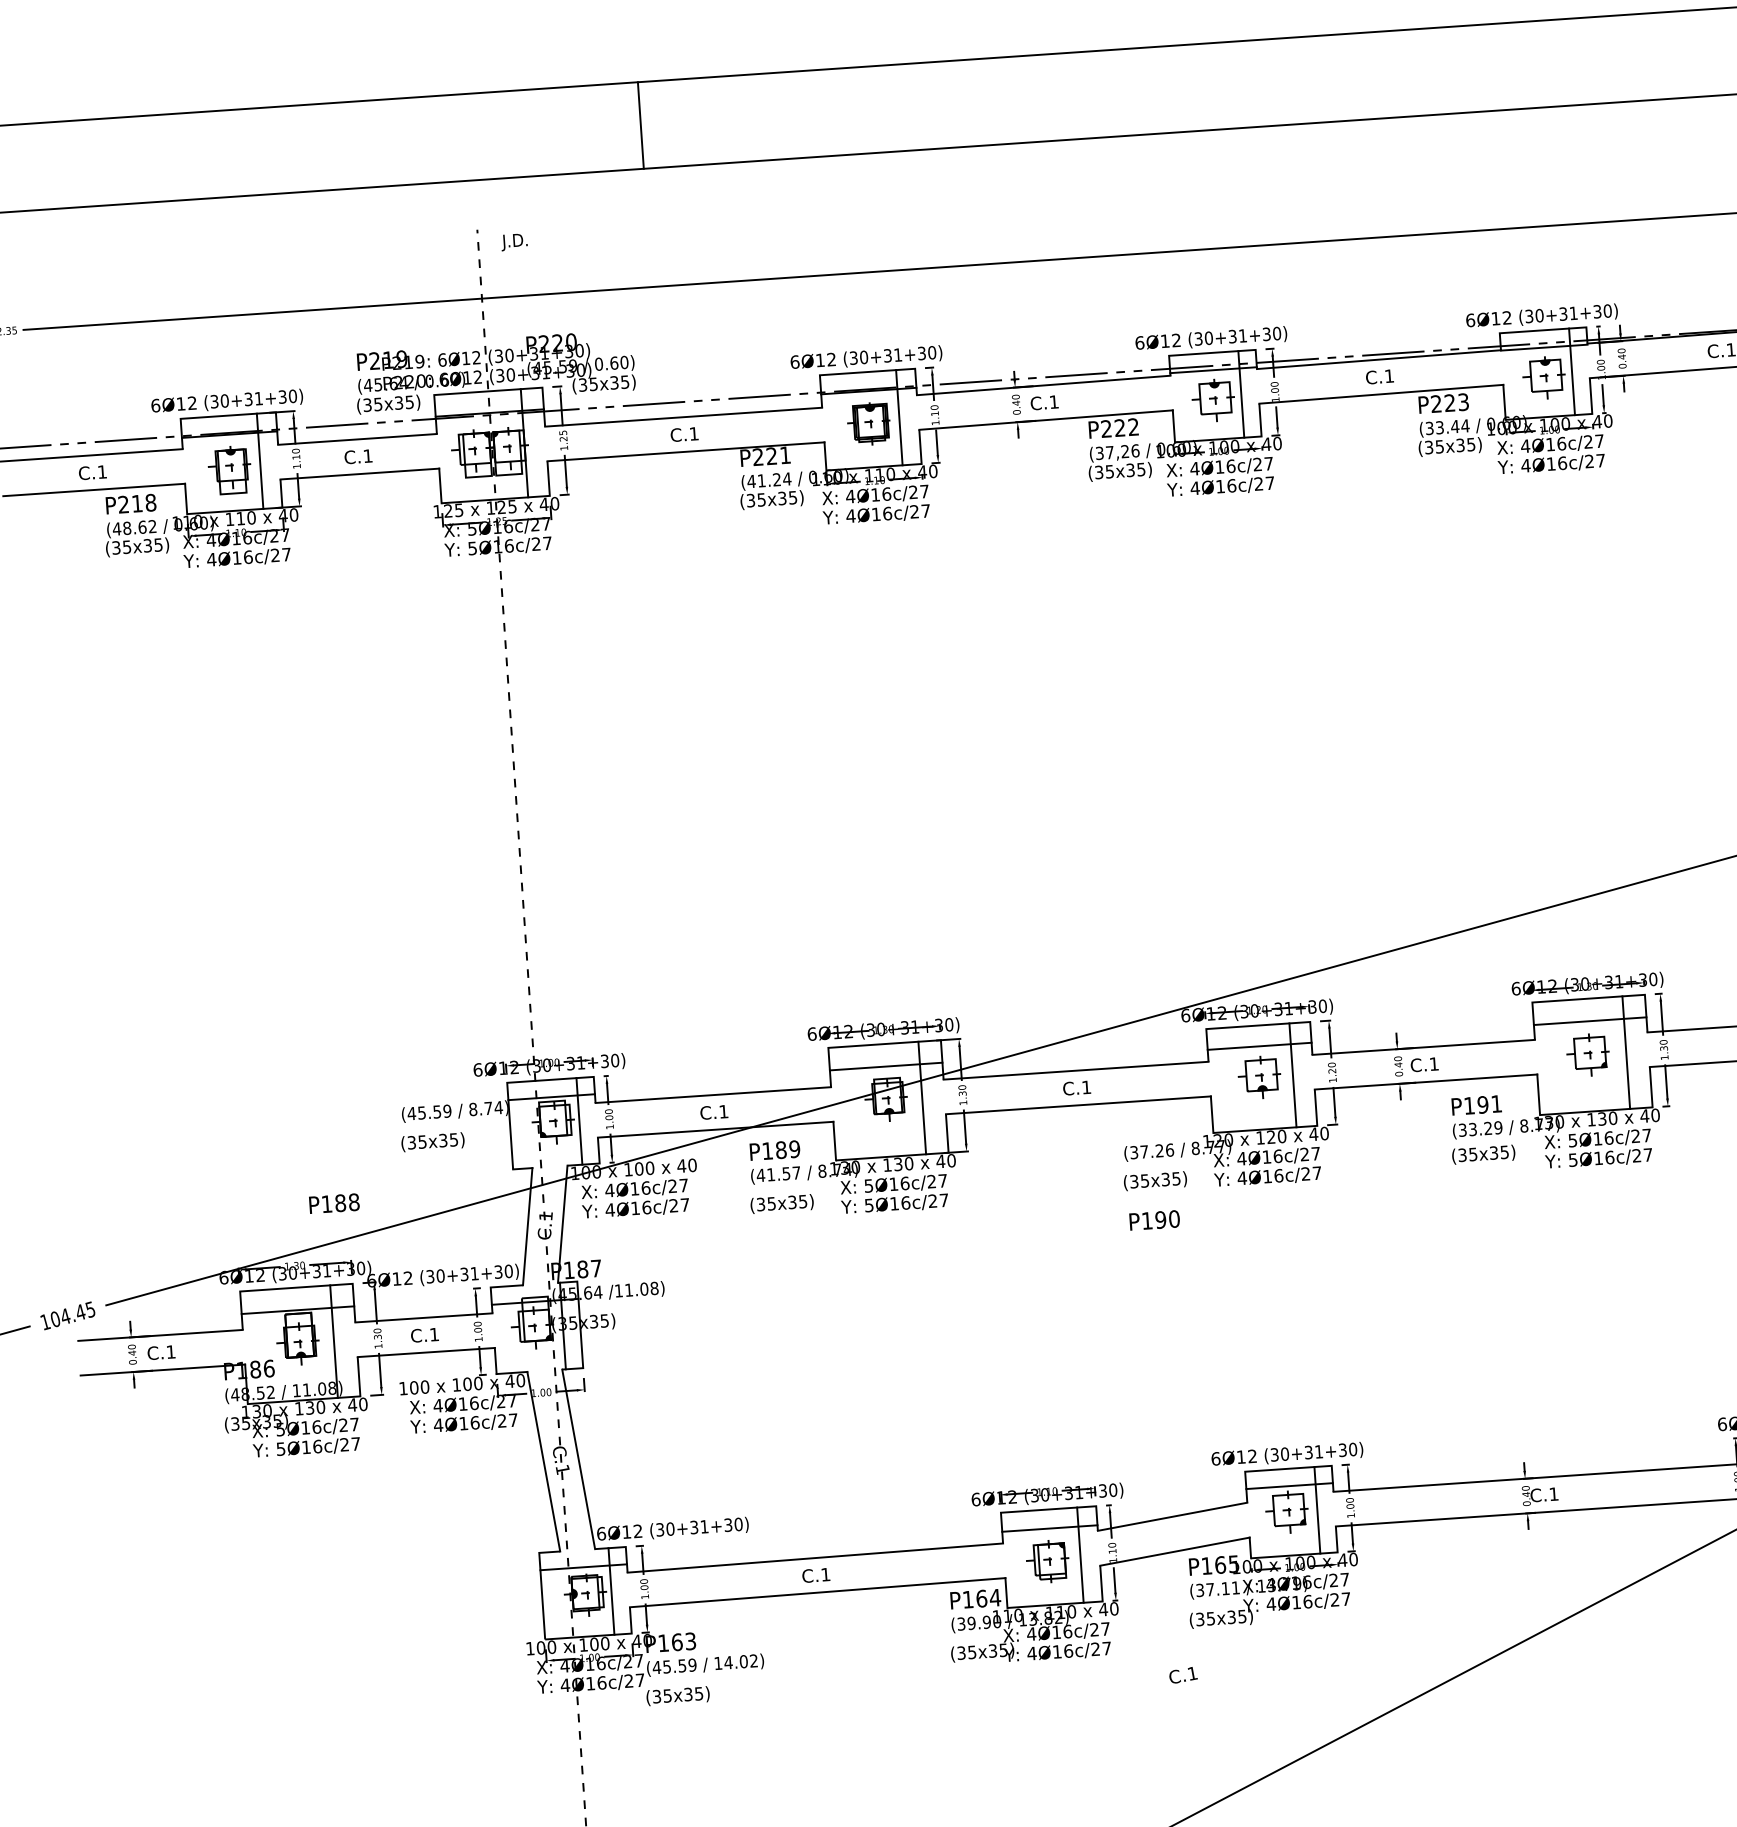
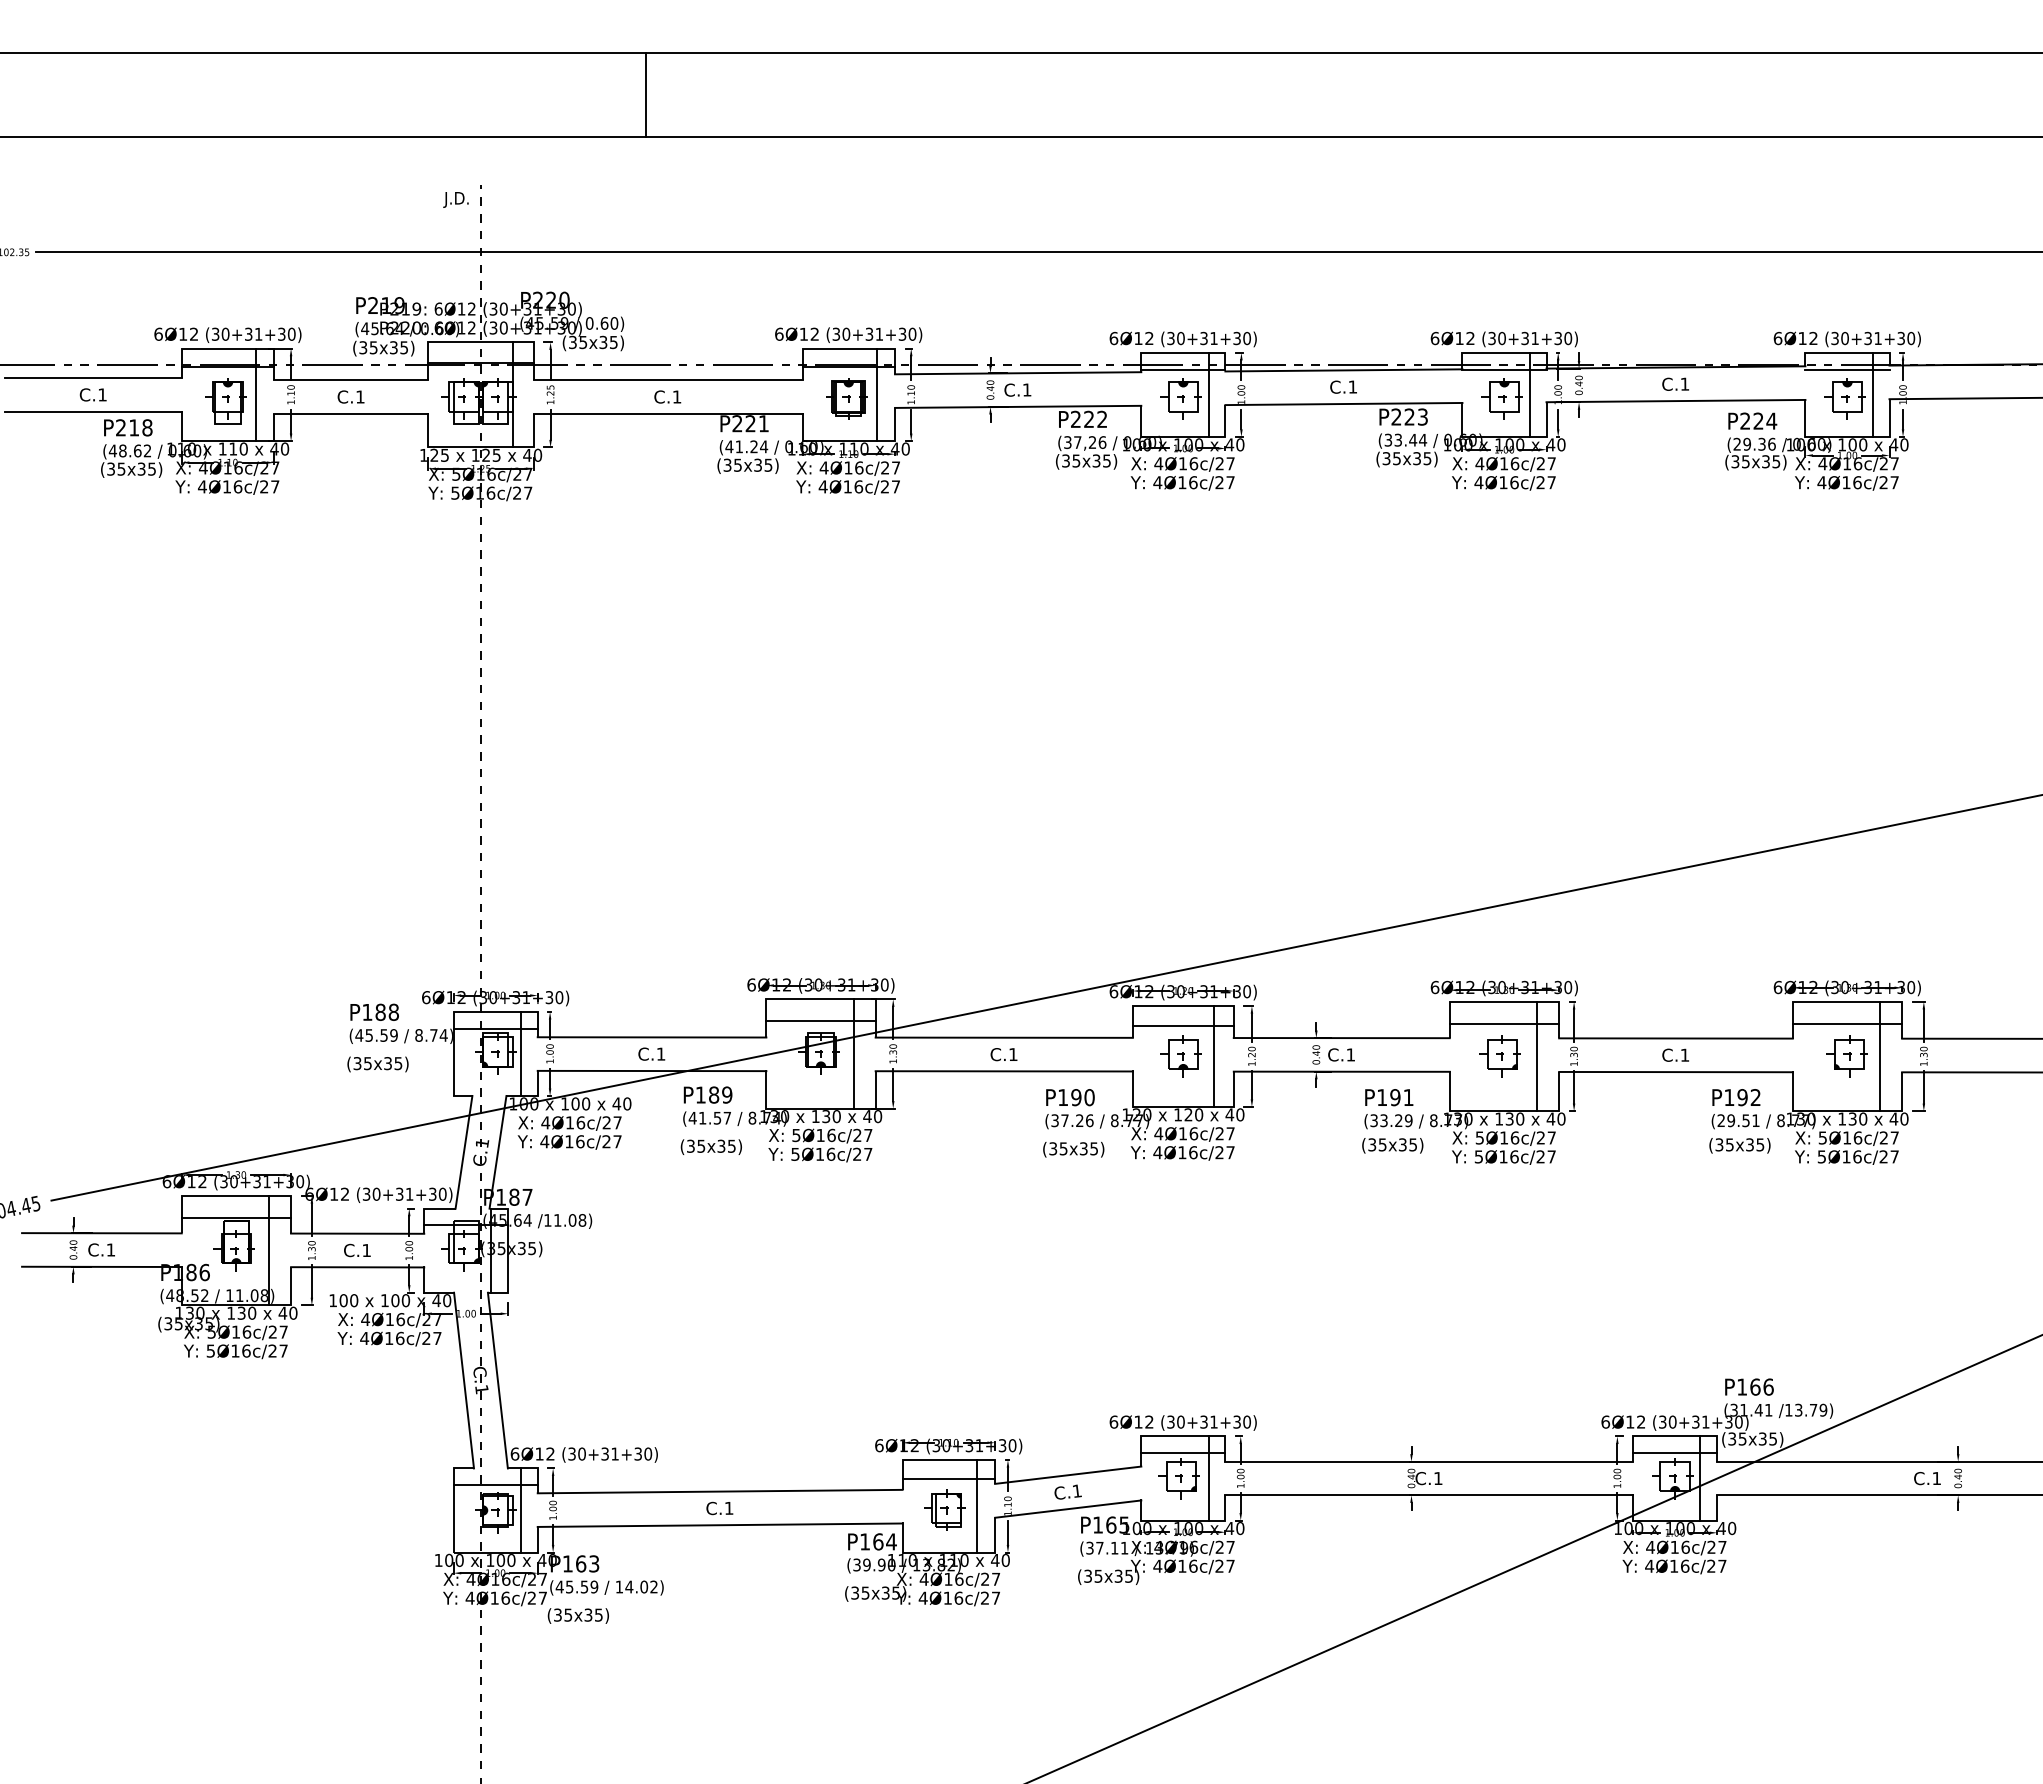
text: (513, 241) -> (455, 199), moved
text: (334, 1202) -> (374, 1011), moved
text: (1154, 1220) -> (1070, 1097), moved
text: (1182, 1674) -> (1067, 1491), moved

